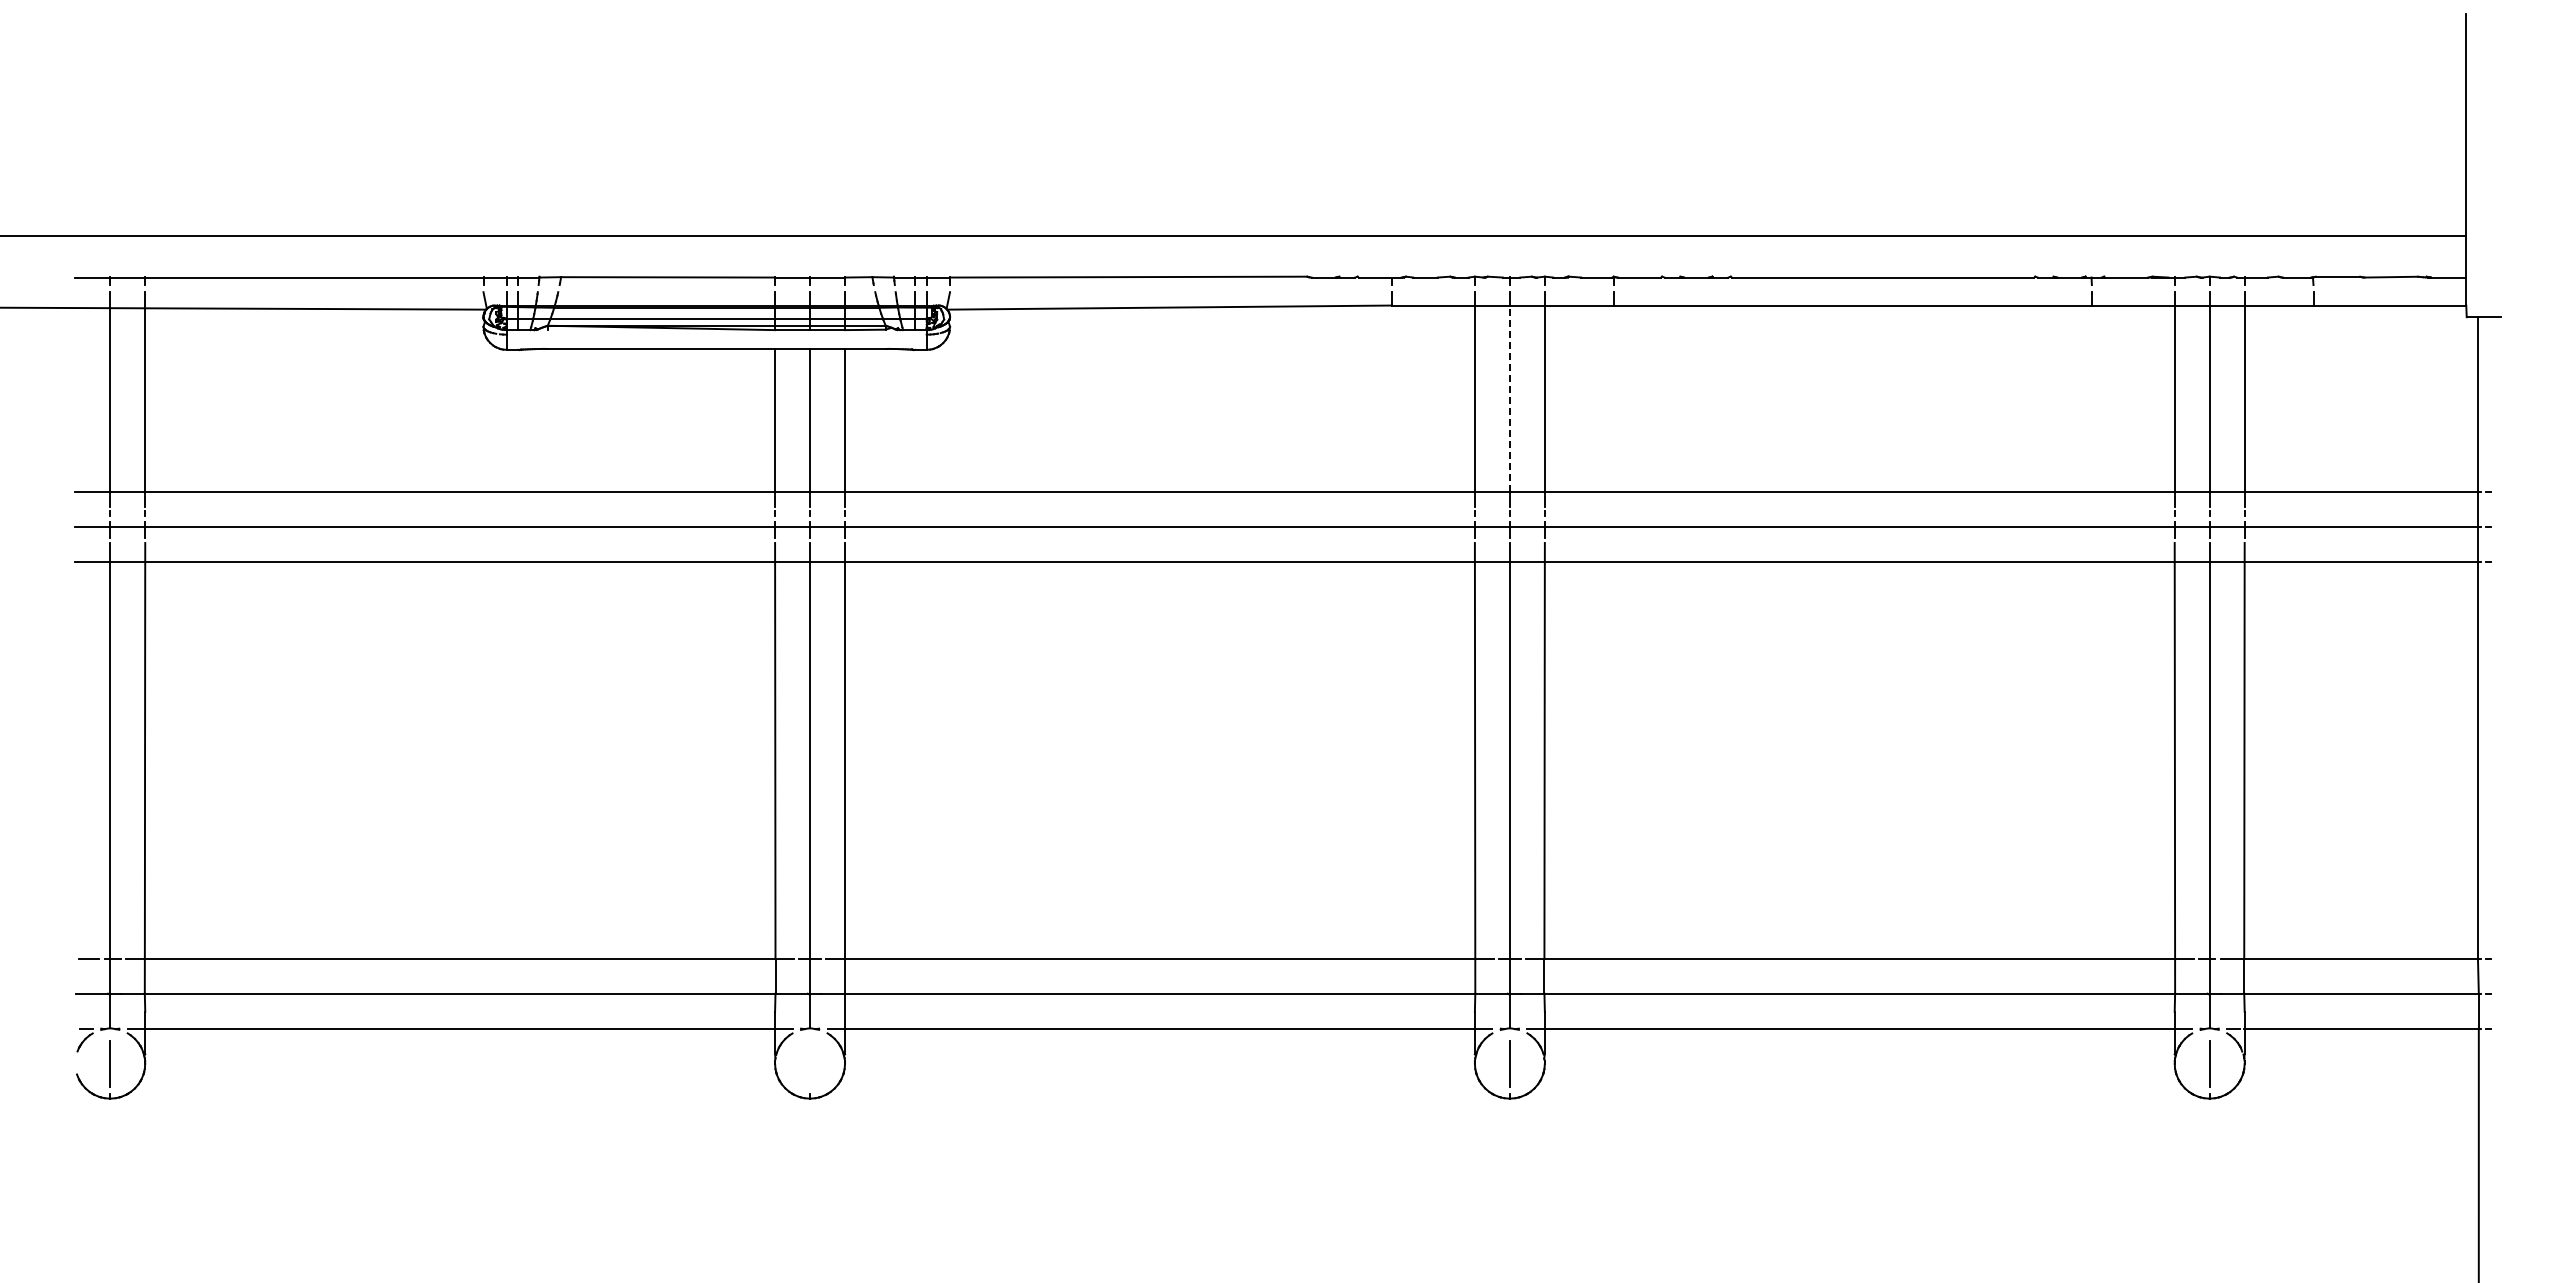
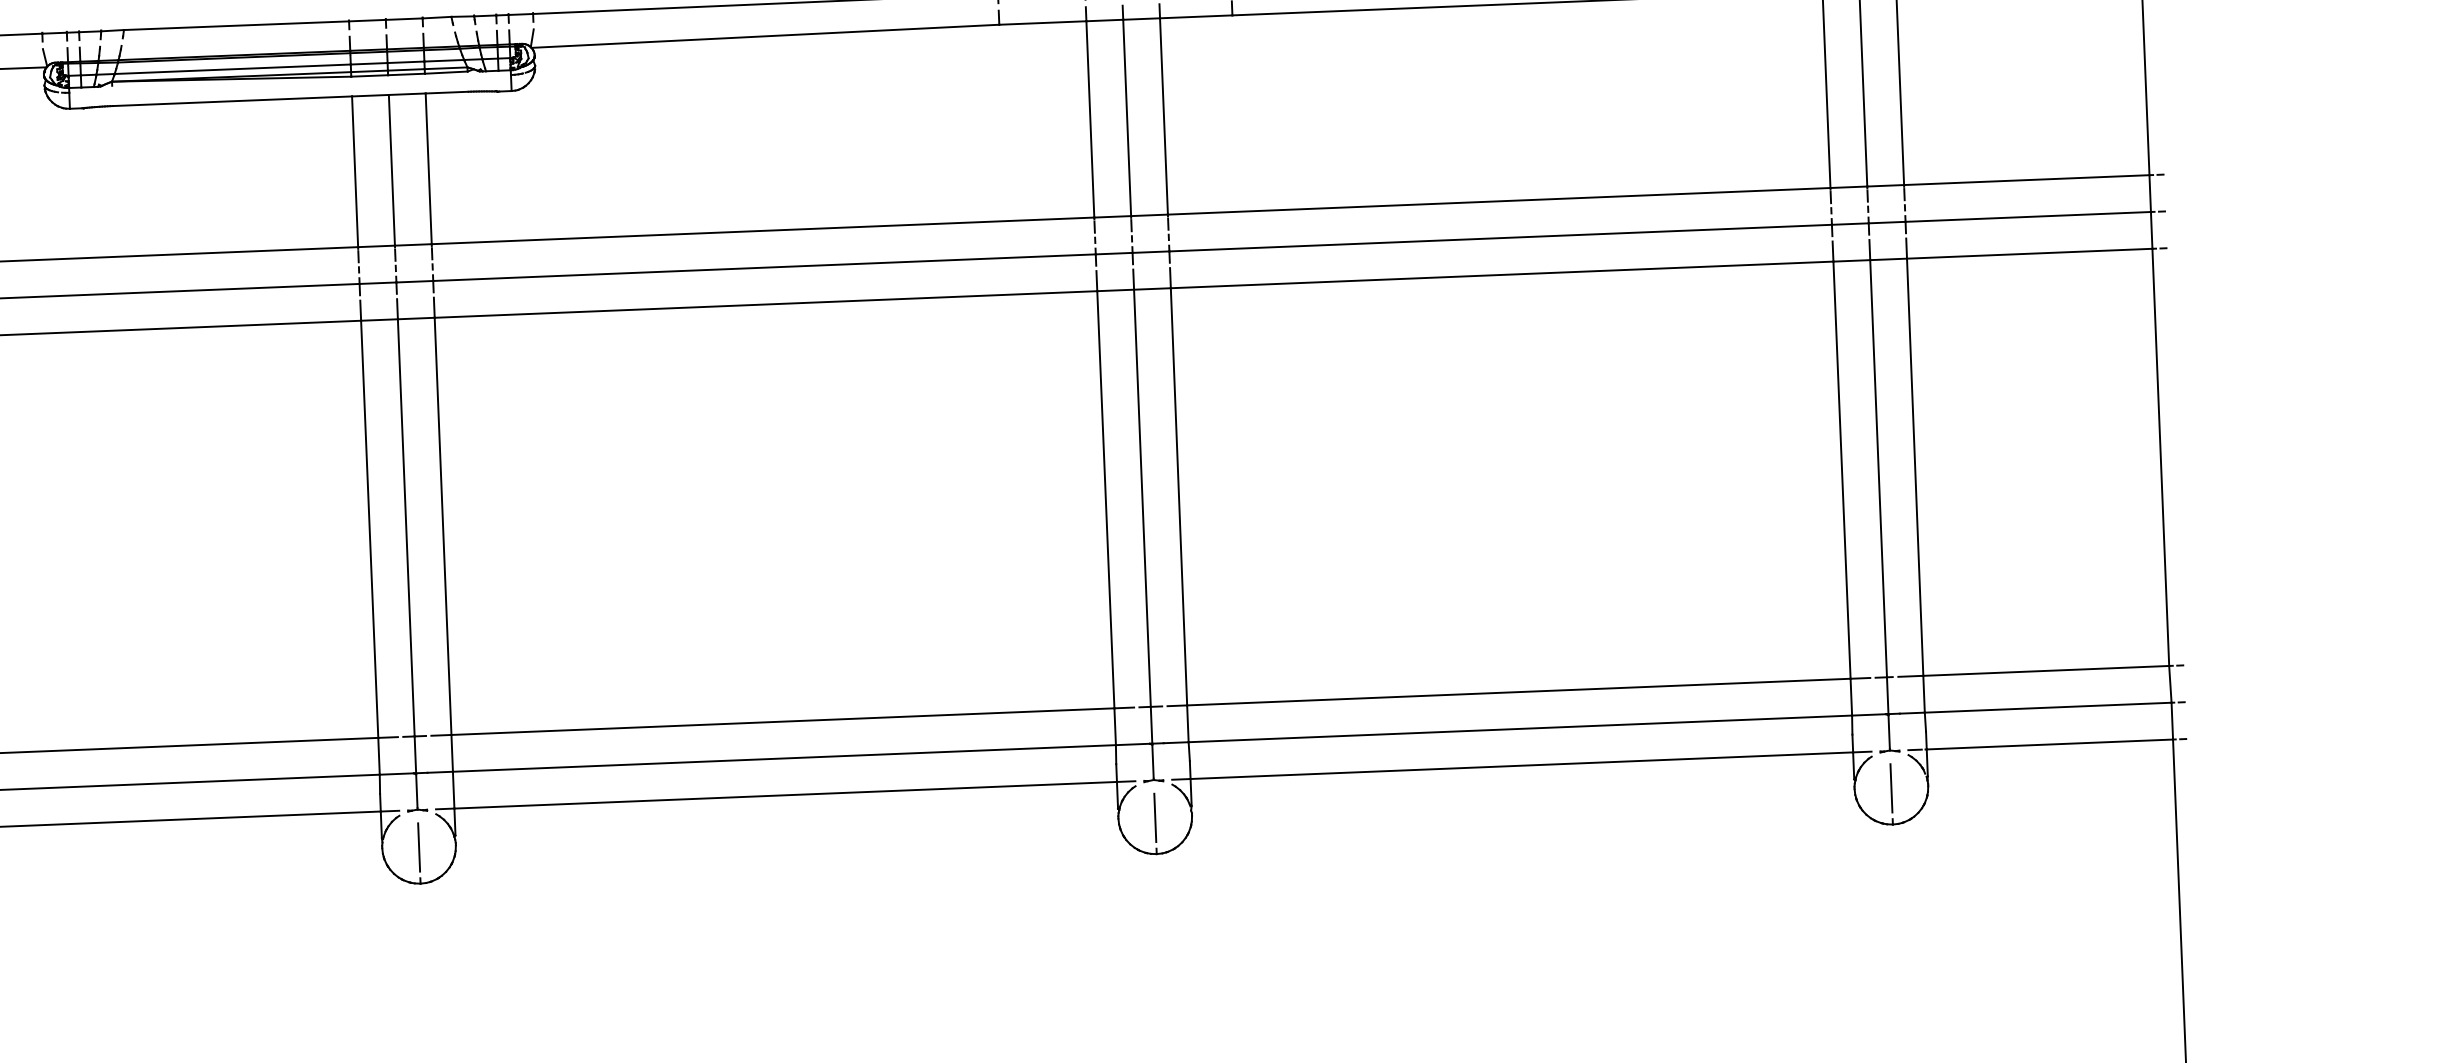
line: (1509, 398) -> (1126, 117), dashed -> solid
line: (810, 1064) -> (419, 847), added

